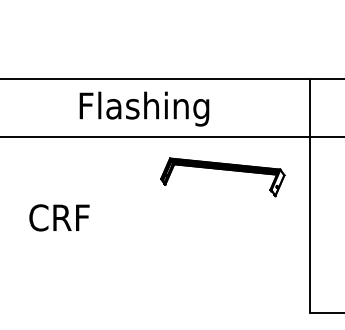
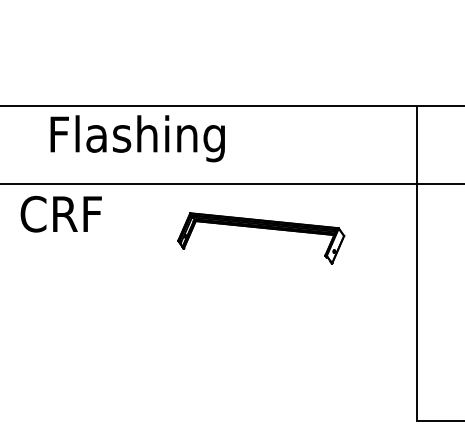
text: (144, 108) -> (137, 138), moved
part: (225, 170) -> (265, 229), moved
text: (58, 217) -> (60, 213), moved

